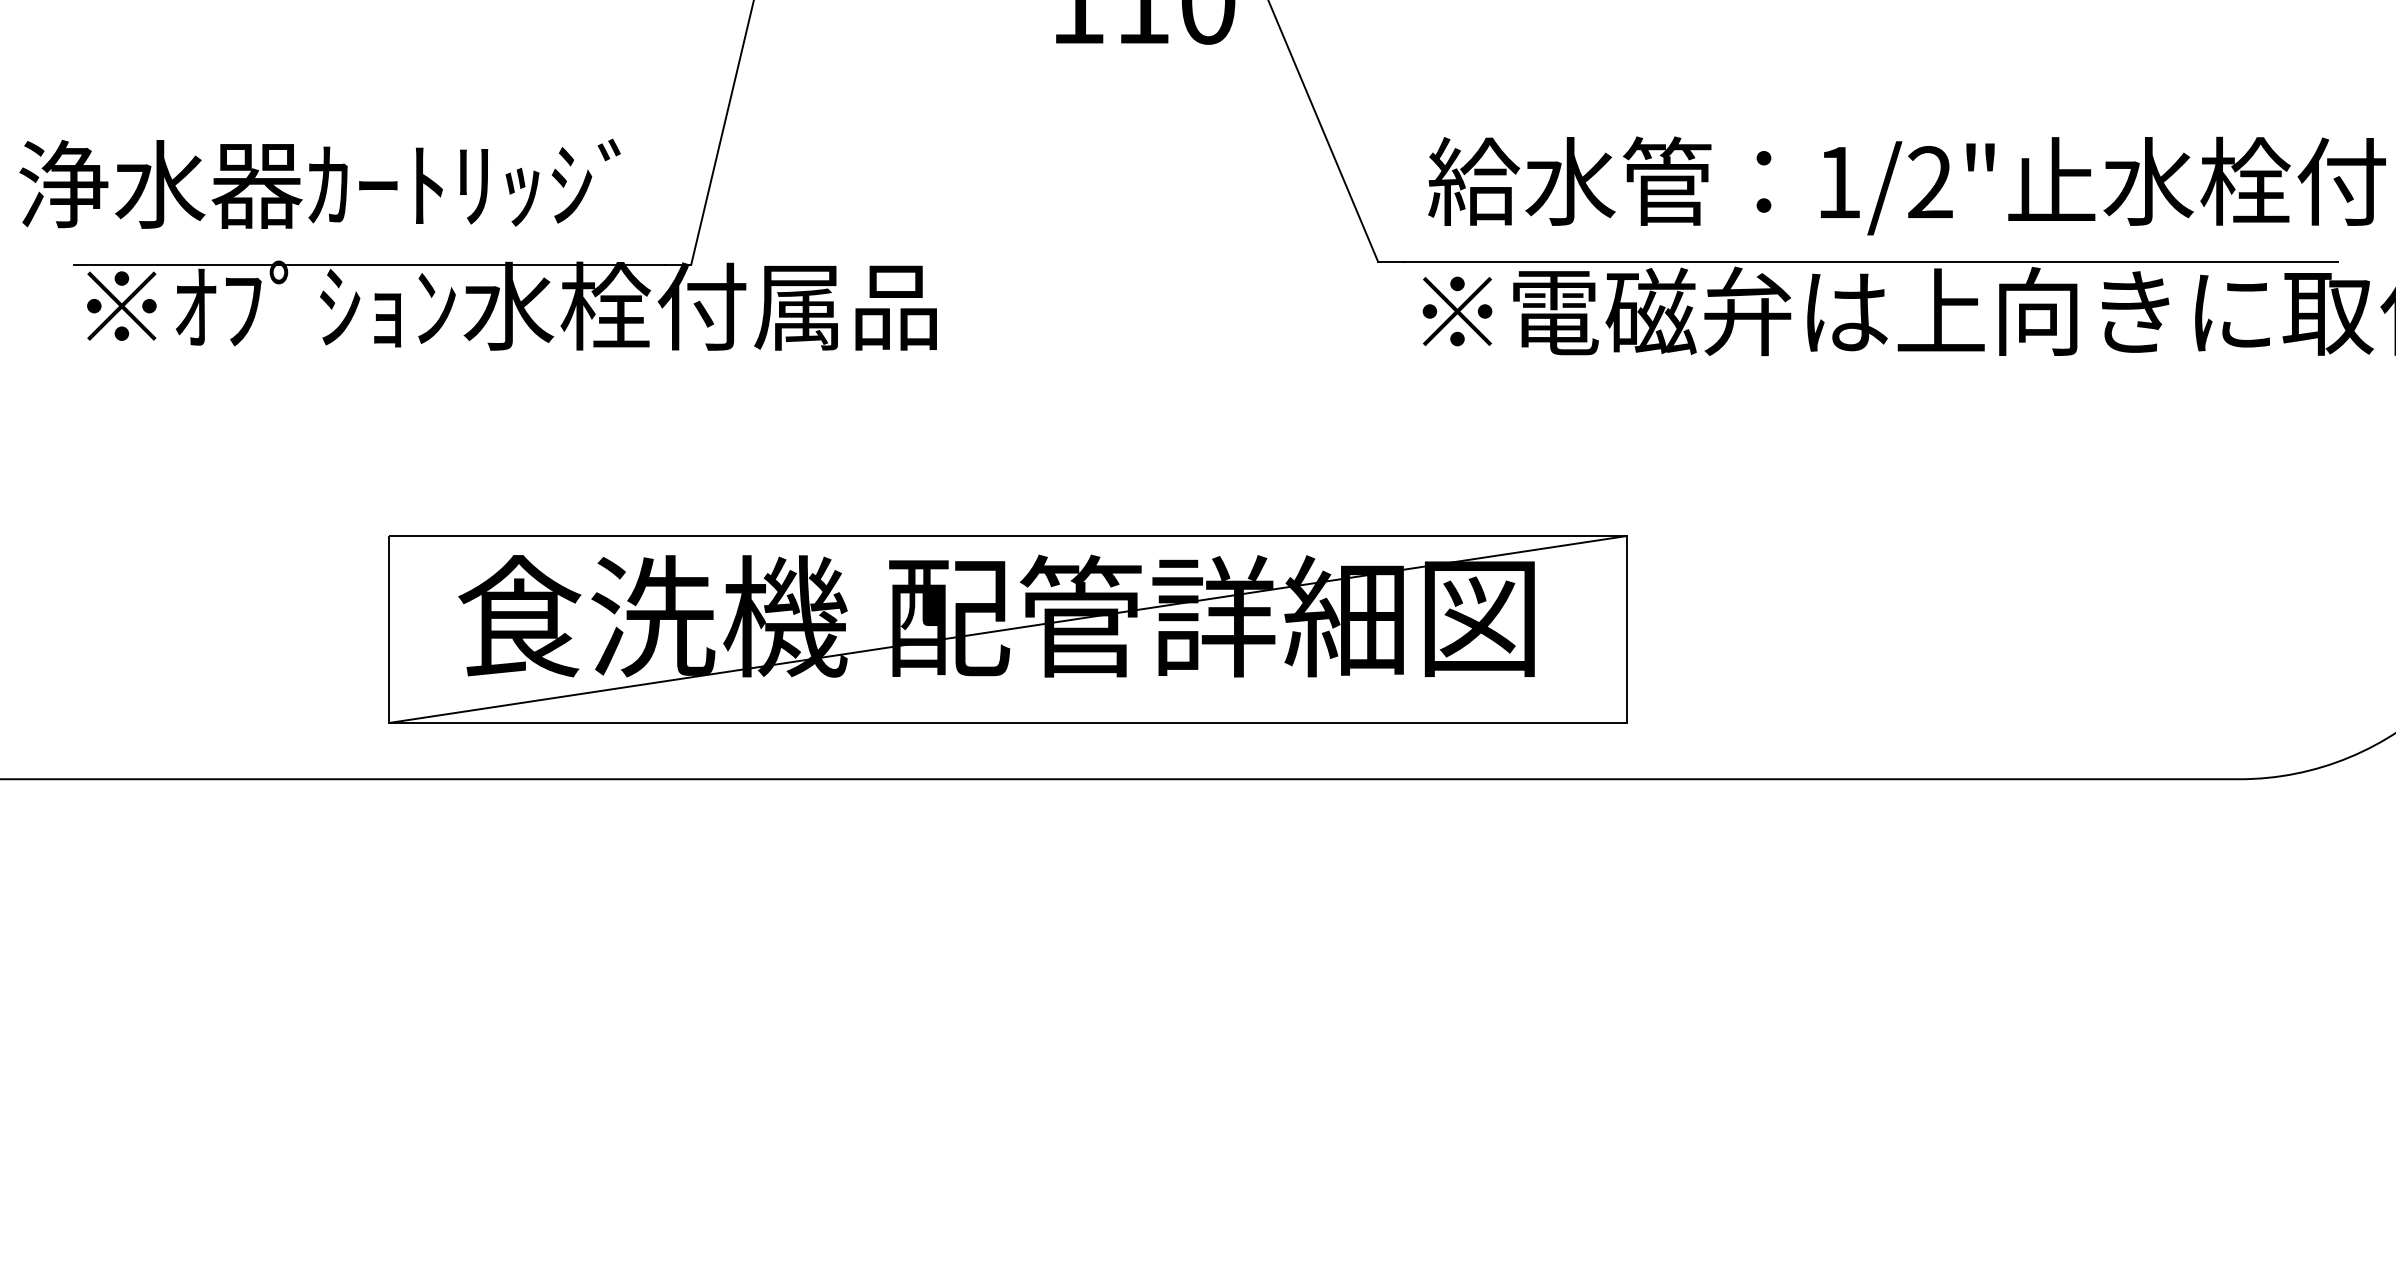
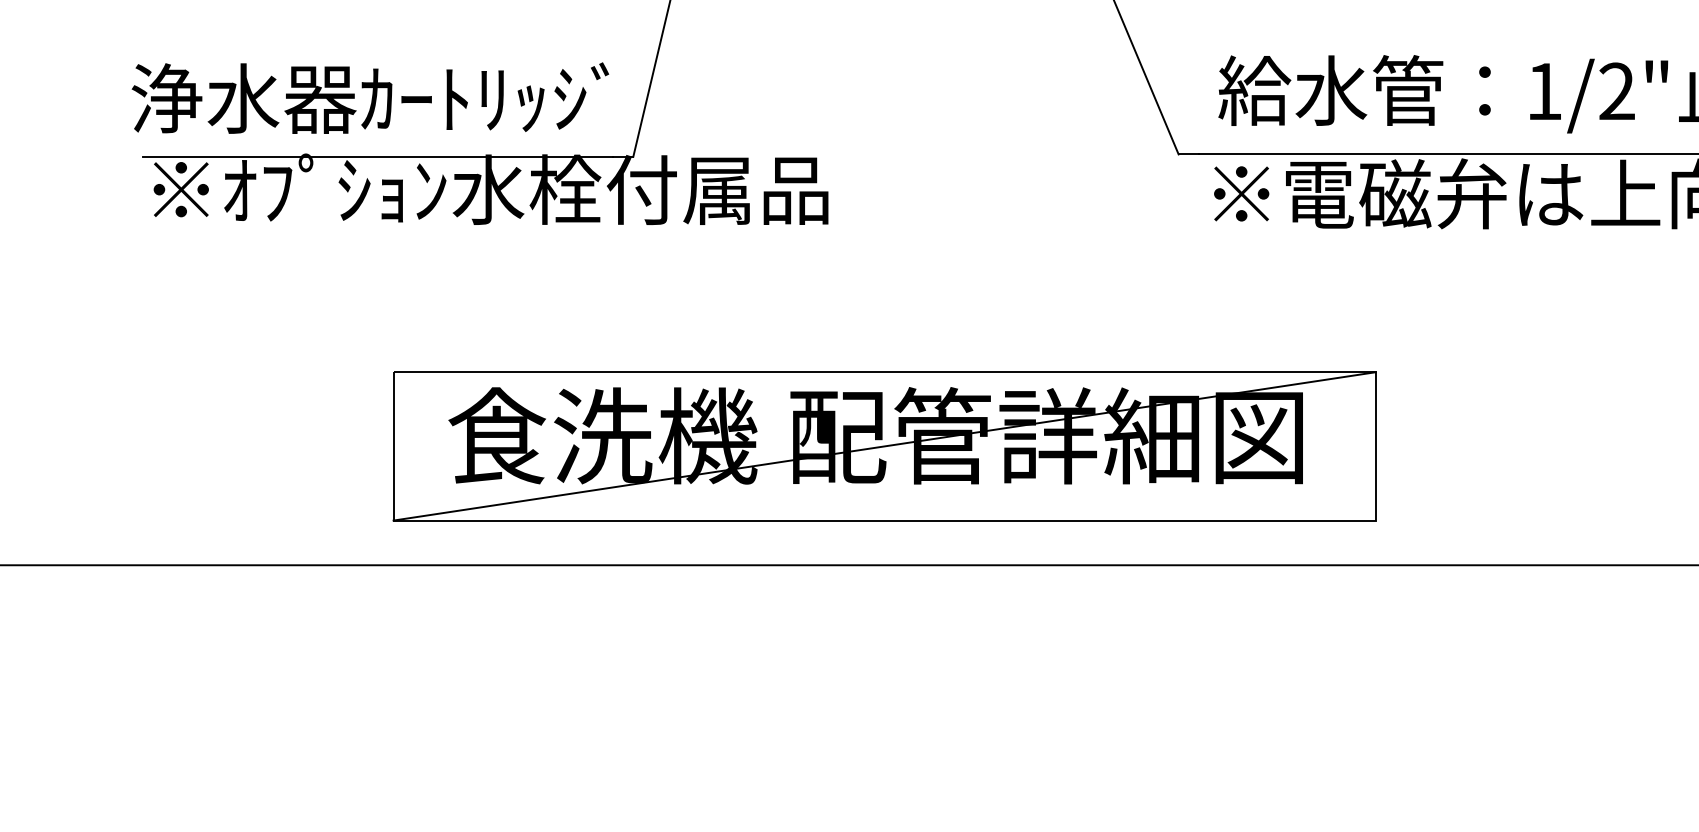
text: (319, 183) -> (369, 97), moved

